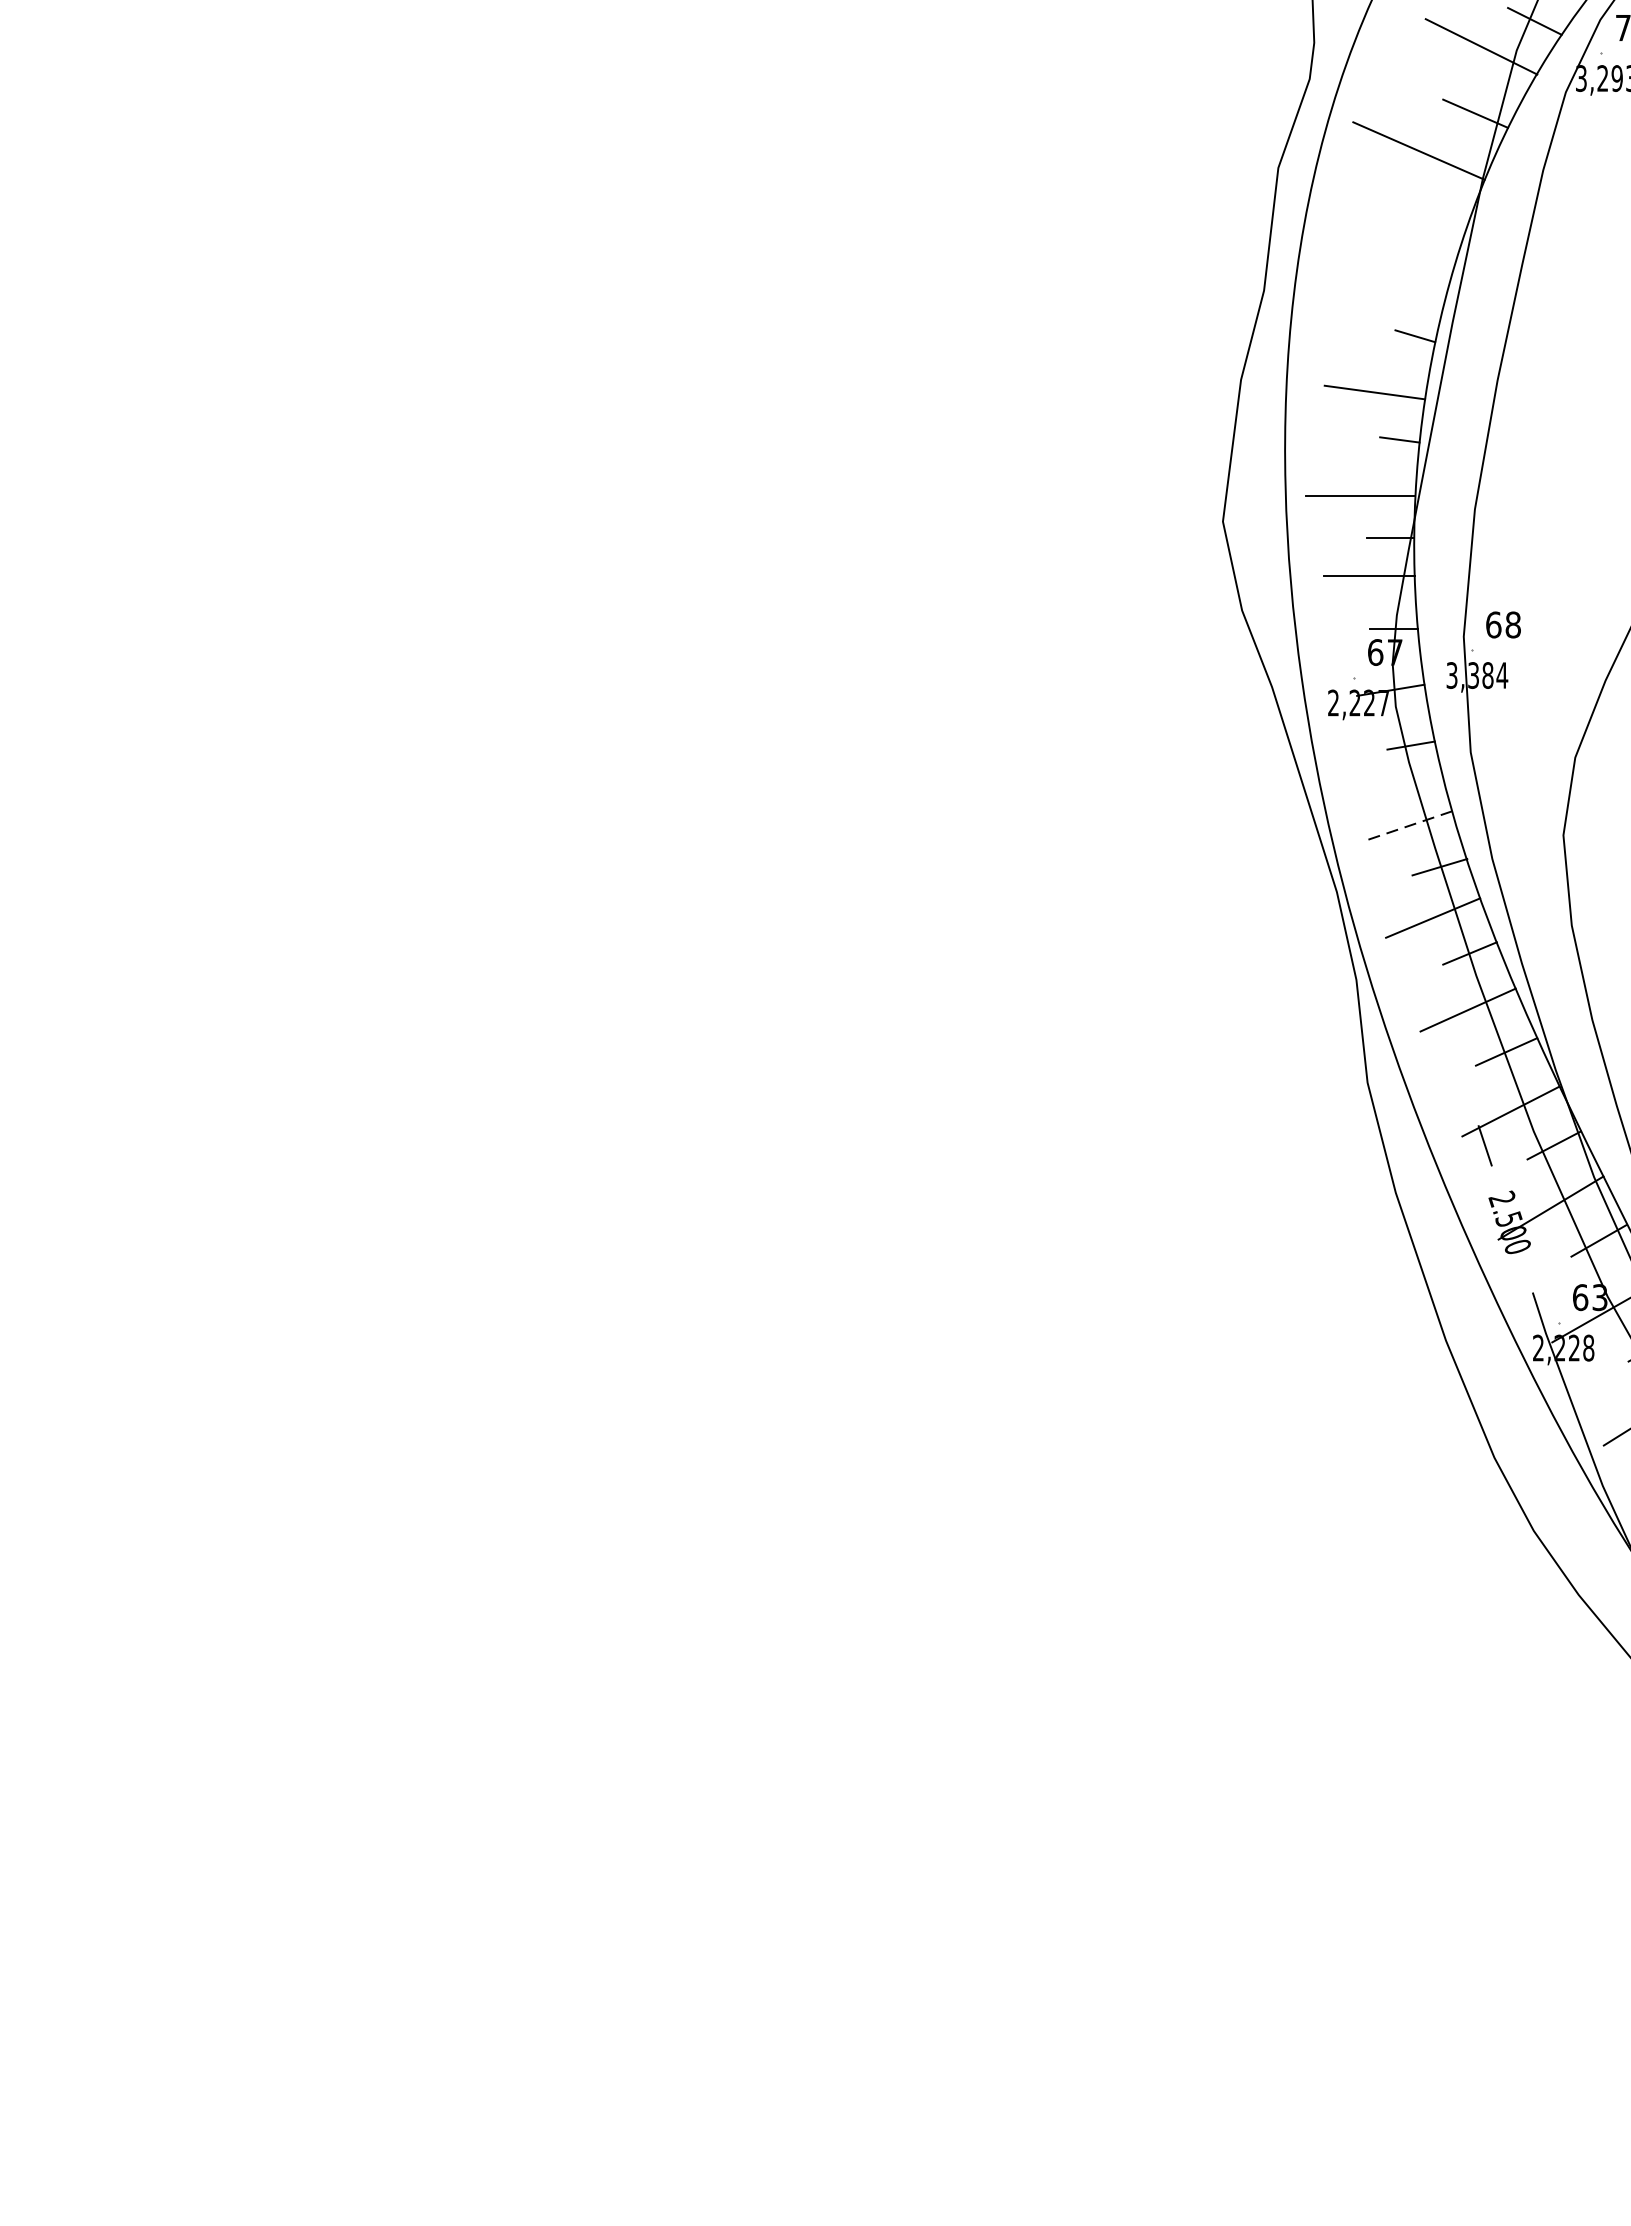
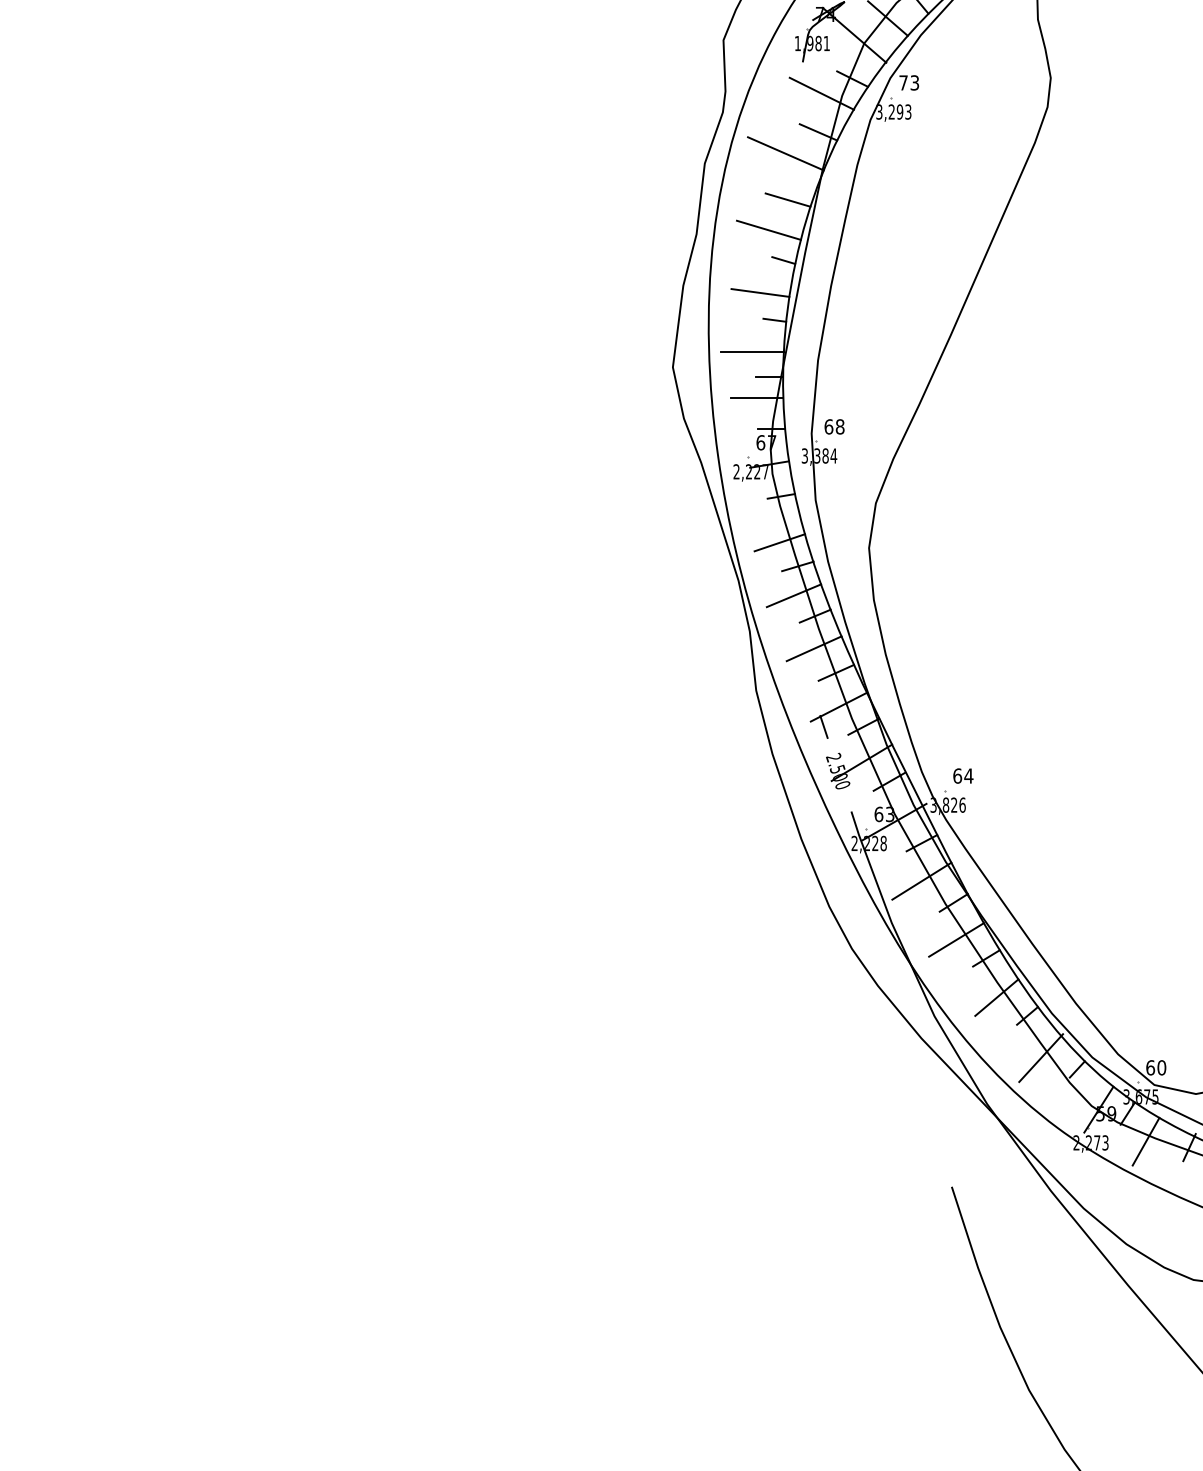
line: (1421, 230) -> (787, 199), added
line: (1388, 282) -> (768, 229), added
line: (1407, 825) -> (779, 542), dashed -> solid

